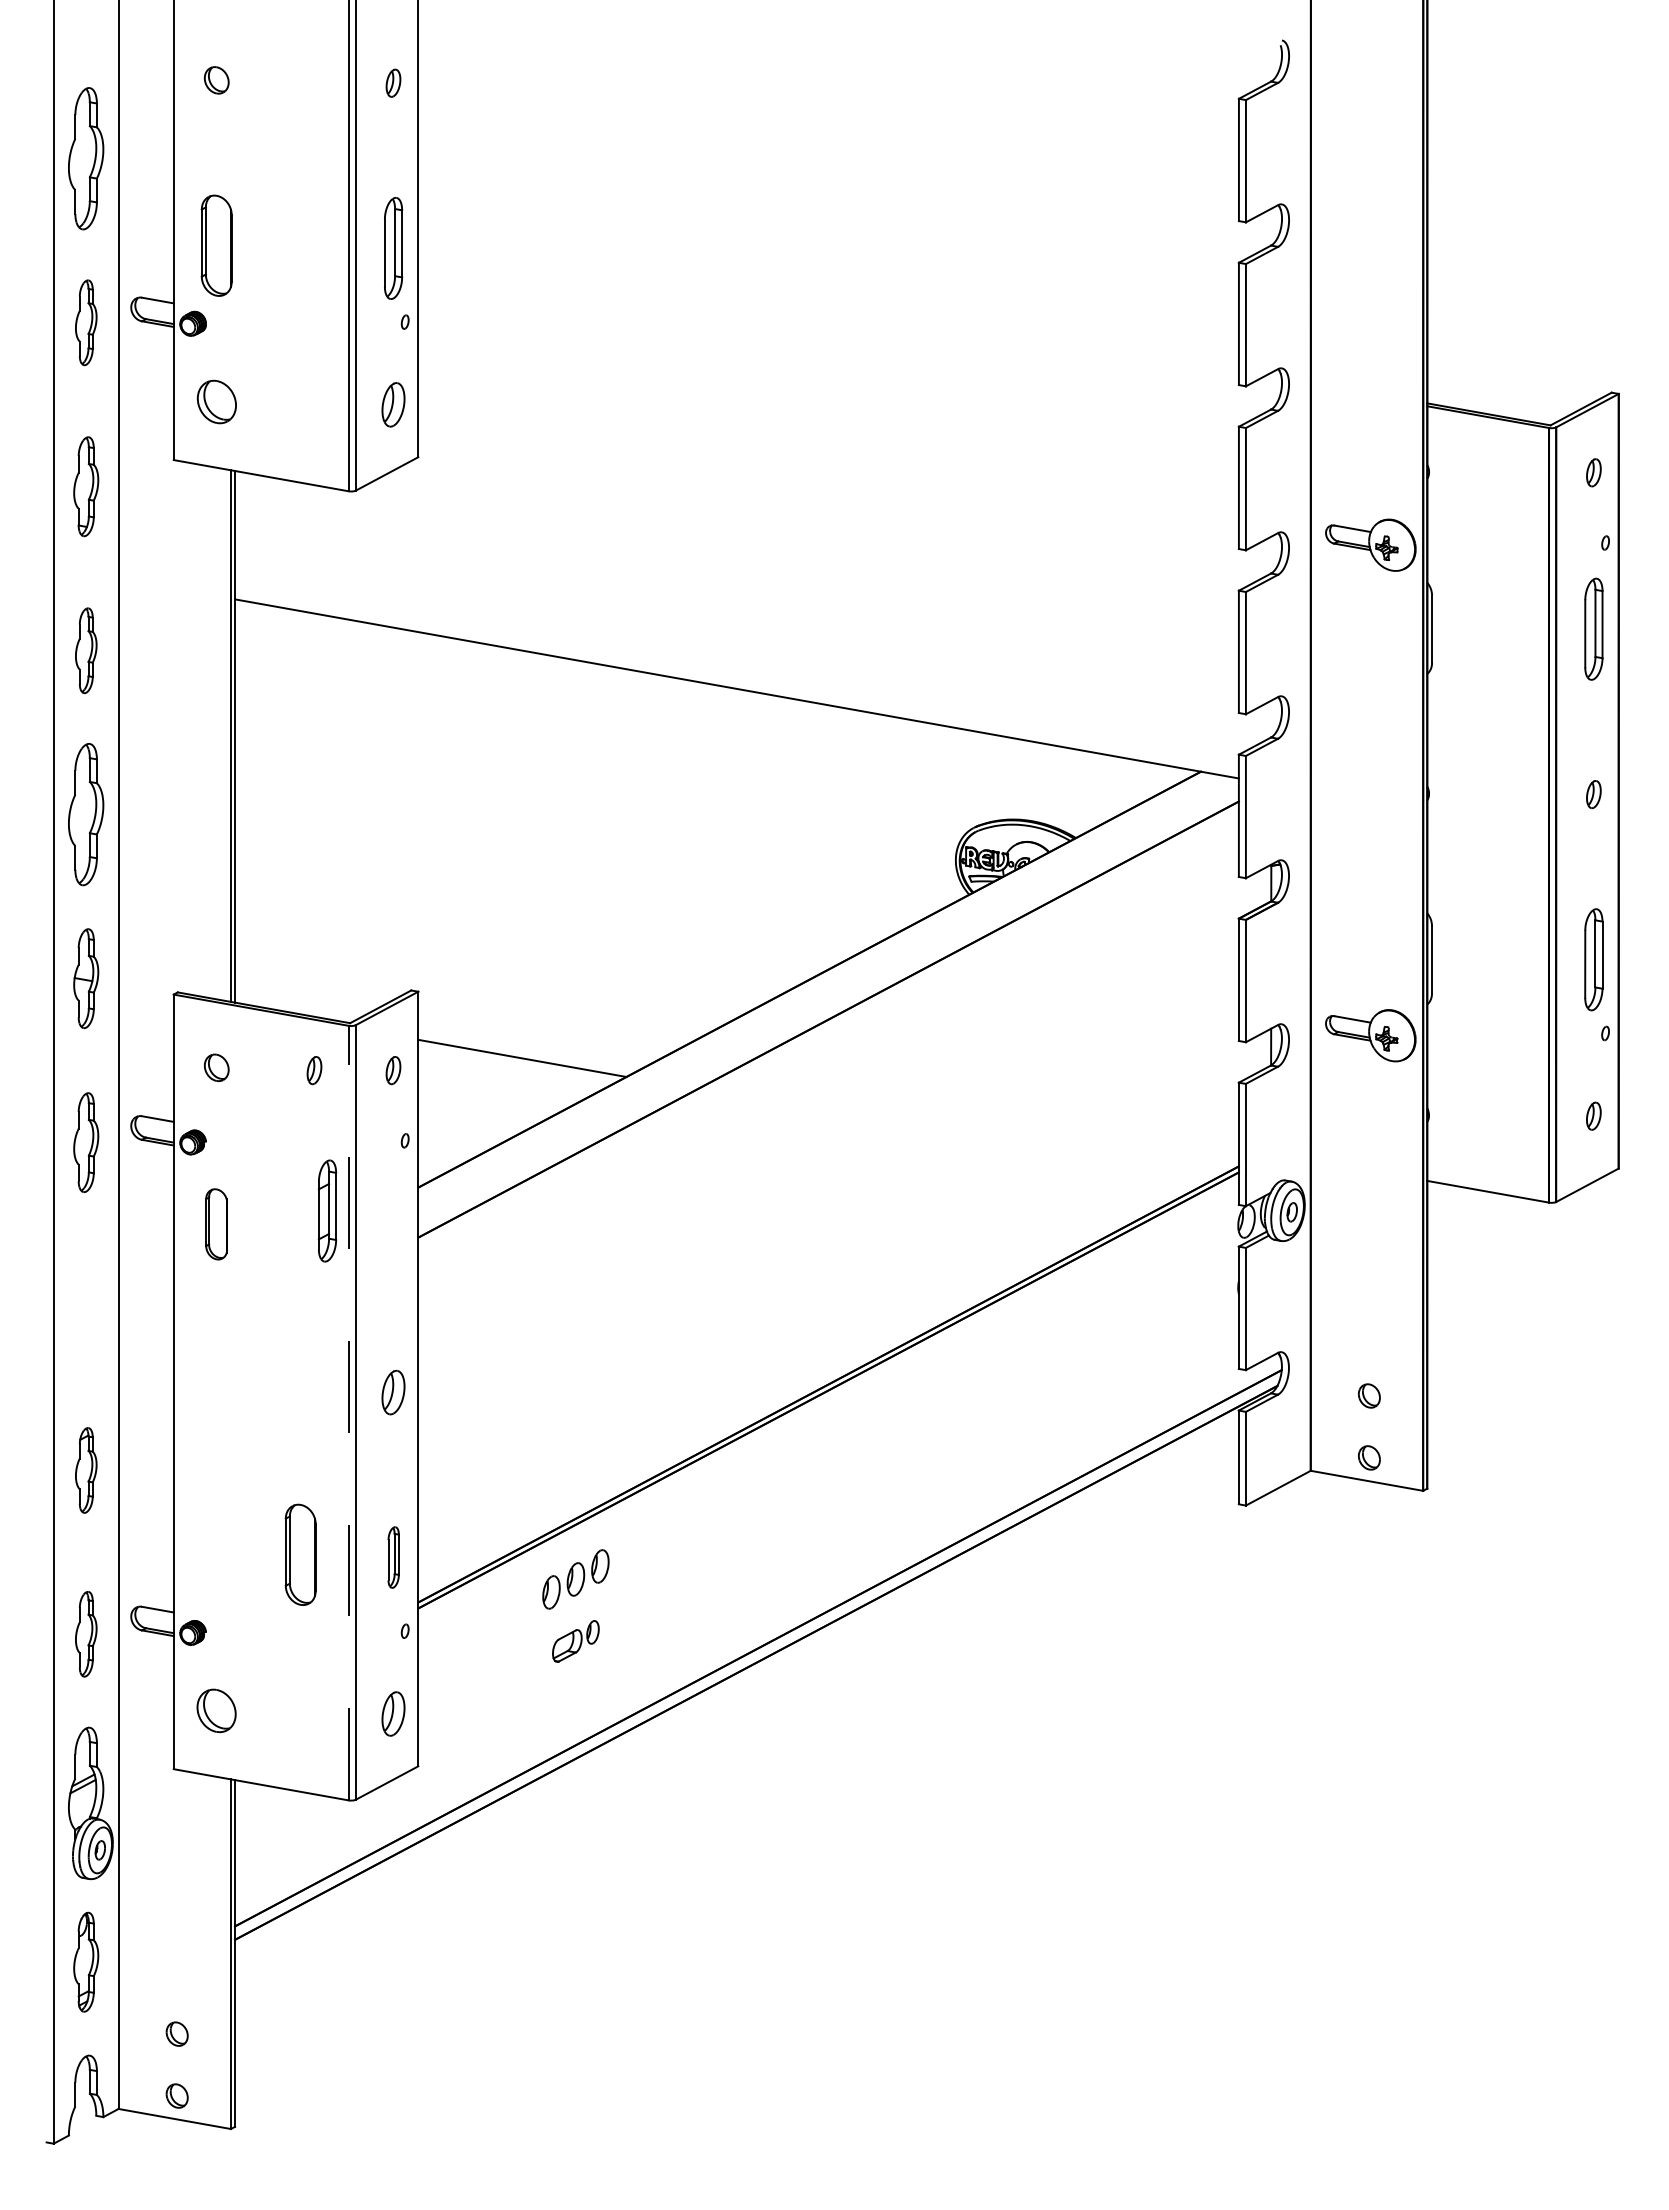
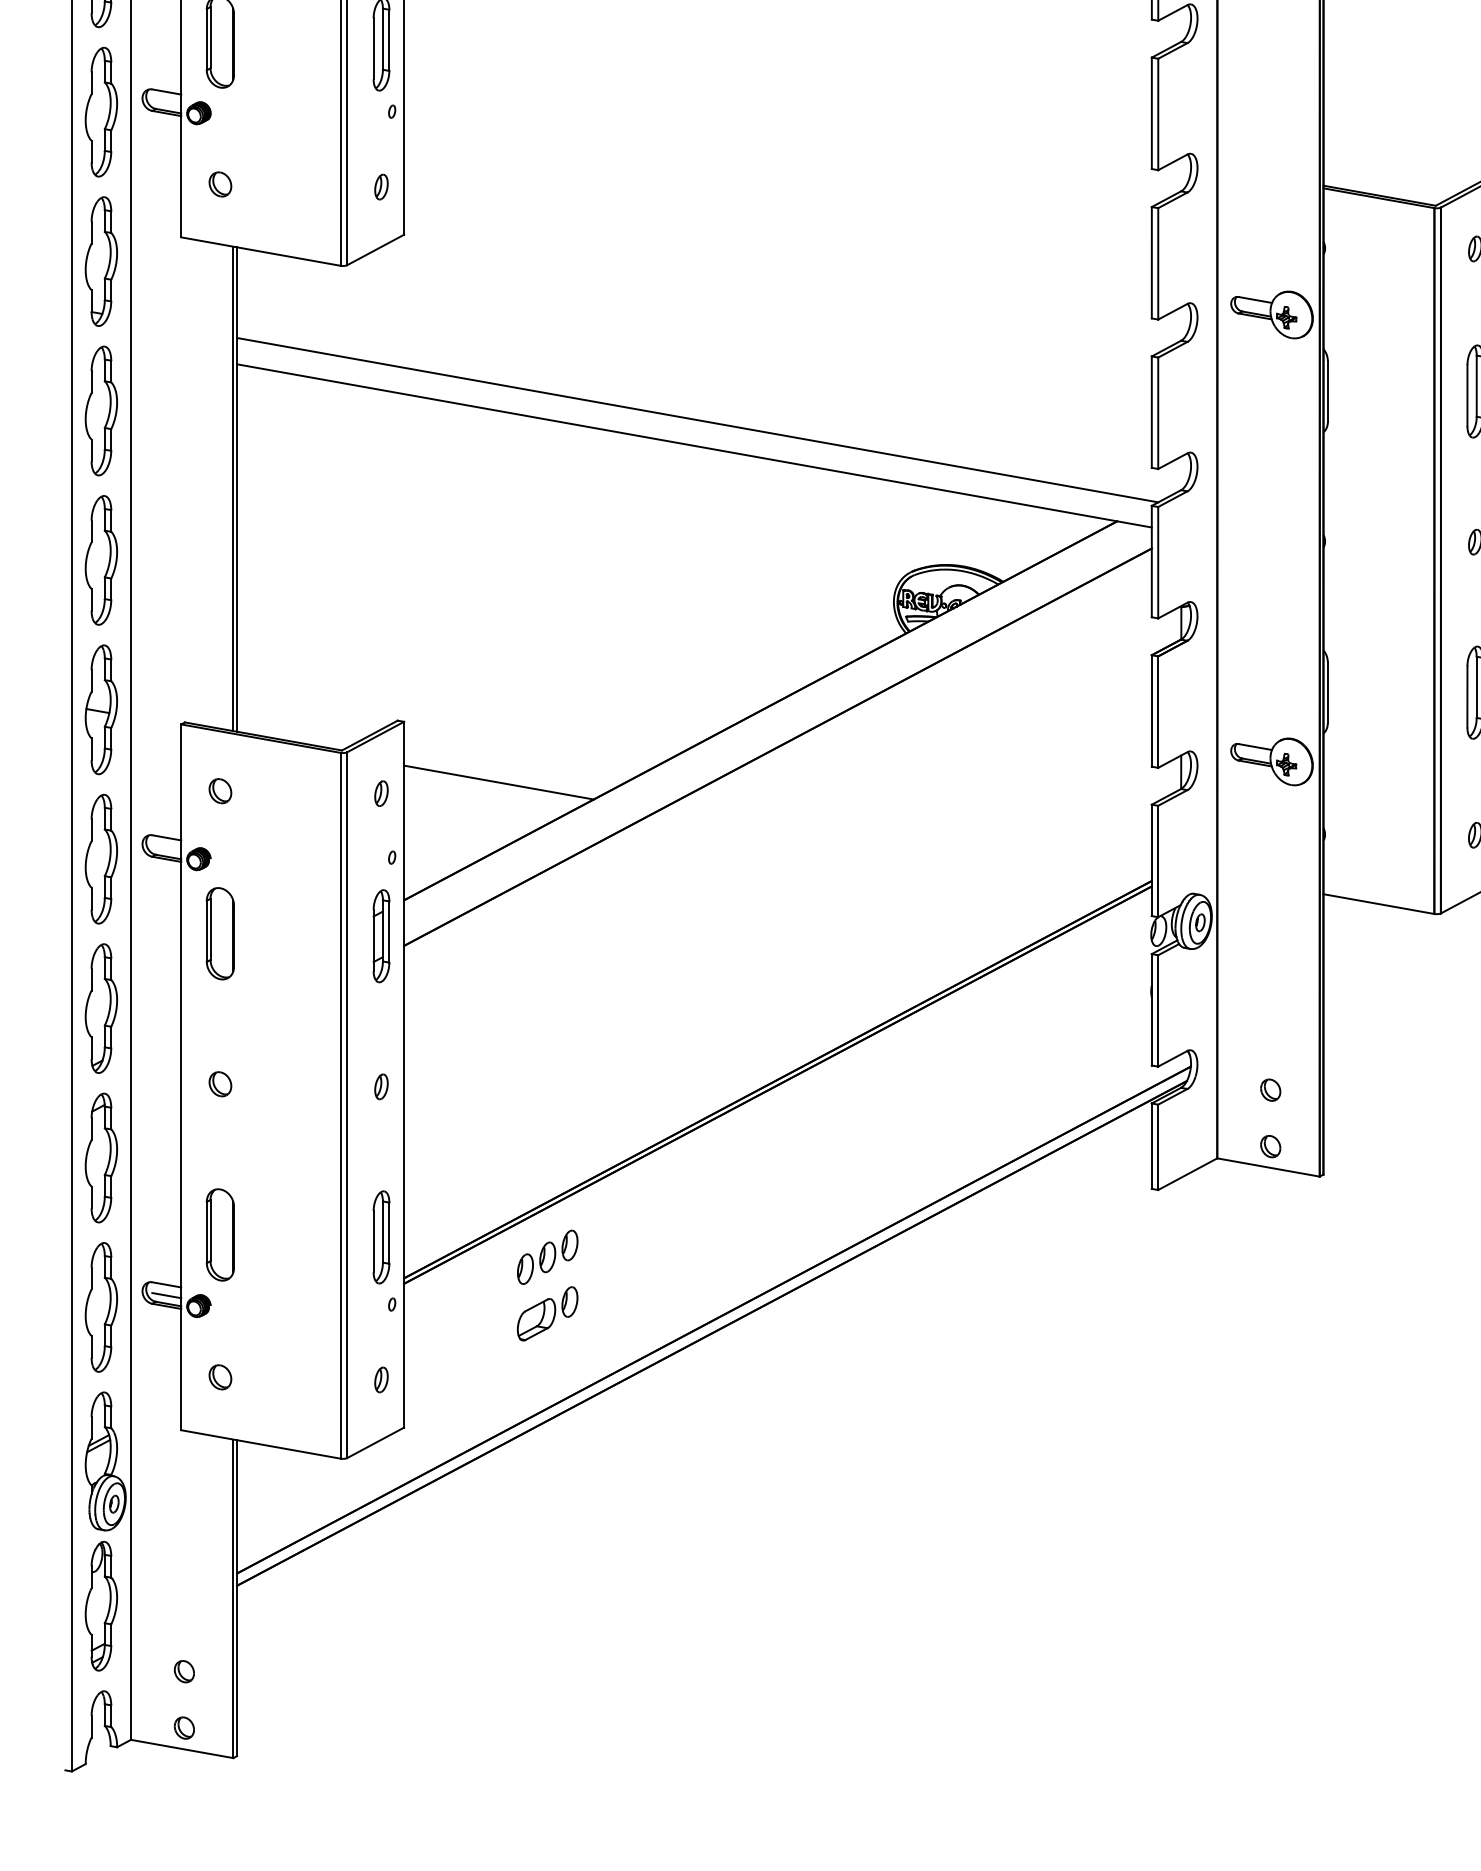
part: (86, 322) -> (101, 112), size x1.67
part: (216, 401) -> (220, 184), size x0.62
part: (393, 404) -> (381, 186), size x0.62
part: (86, 486) -> (101, 261), size x1.43
part: (86, 650) -> (101, 410), size x1.67
line: (740, 660) -> (697, 420), added
part: (86, 978) -> (101, 709), size x1.43
part: (314, 1070) -> (309, 793), removed
part: (86, 1142) -> (101, 859), size x1.43
part: (327, 1210) -> (381, 935), moved
part: (216, 1224) -> (220, 933), size x1.43
part: (86, 1306) -> (101, 1008), added
part: (216, 1389) -> (220, 1084), added
part: (393, 1391) -> (381, 1086), size x0.62
line: (348, 1412) -> (340, 1105), dashed -> solid
part: (86, 1470) -> (101, 1158), size x1.67
part: (300, 1554) -> (220, 1234), moved
part: (393, 1557) -> (381, 1237), size x1.67
line: (157, 1621) -> (166, 1295), added
part: (86, 1633) -> (101, 1306), size x1.67
part: (575, 1641) -> (547, 1313), size x1.43
part: (216, 1711) -> (220, 1377), size x0.62
part: (393, 1713) -> (381, 1379), size x0.62
part: (86, 1961) -> (101, 1605), size x1.43

